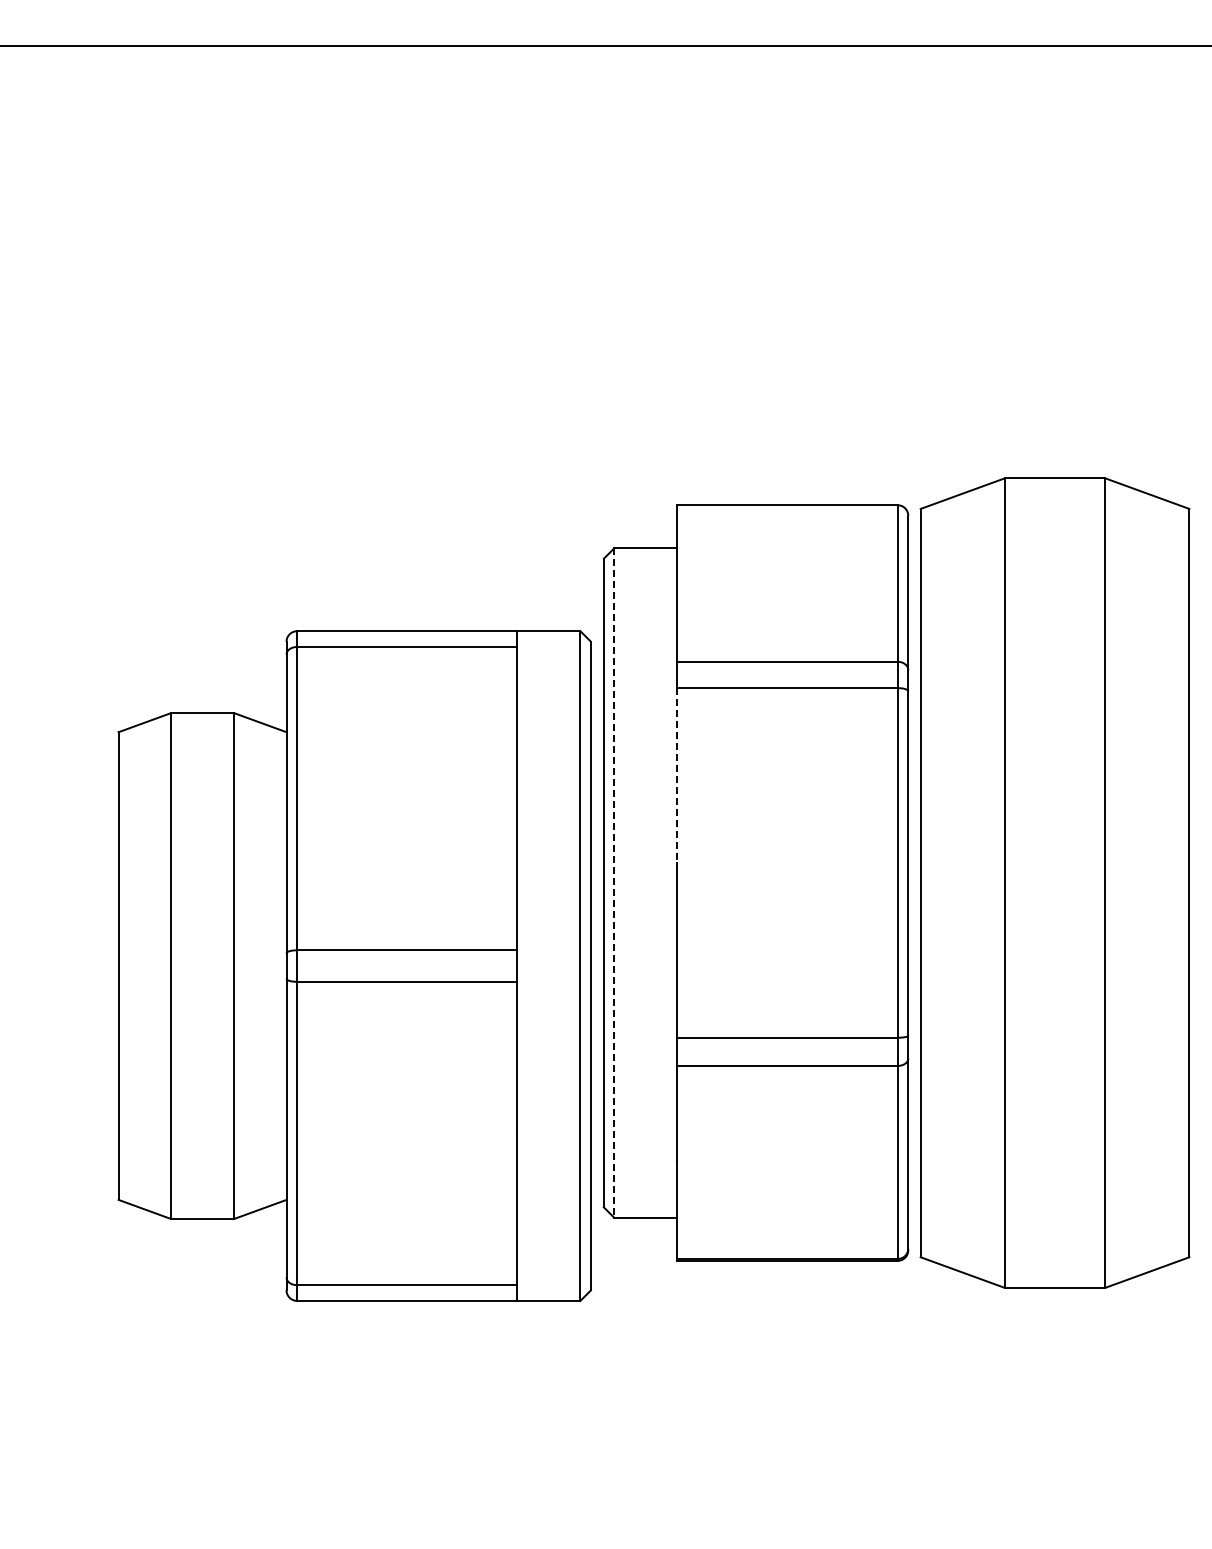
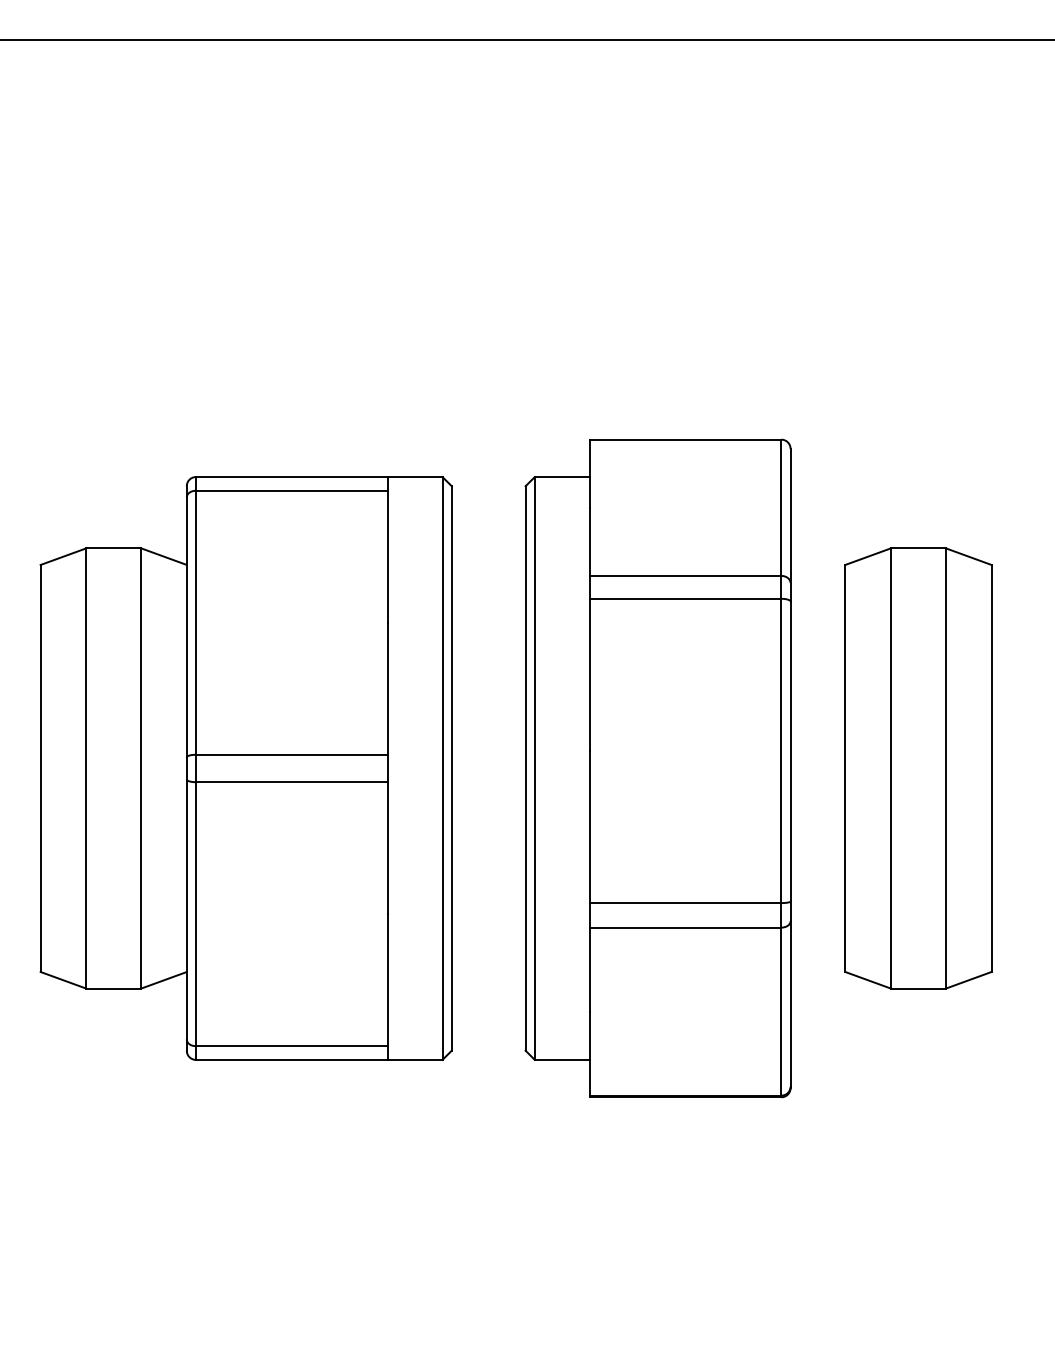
line: (677, 776) -> (589, 675), dashed -> solid
part: (1055, 882) -> (918, 767), size x0.62
line: (614, 883) -> (534, 768), dashed -> solid
part: (354, 965) -> (245, 767), moved

